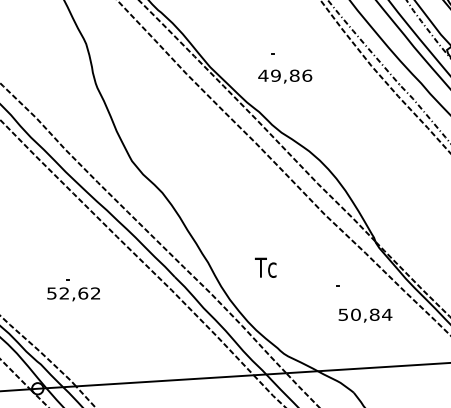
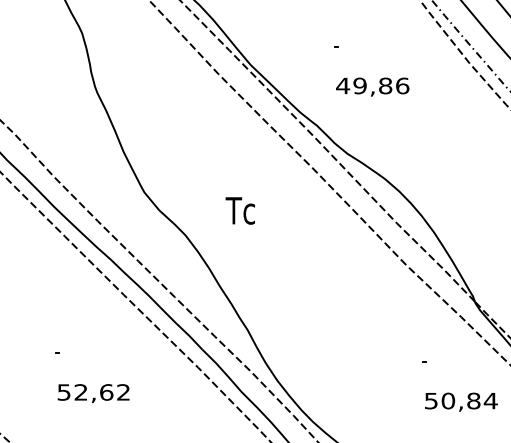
text: (285, 76) -> (373, 86), moved
text: (265, 267) -> (240, 210), moved
text: (73, 294) -> (93, 393), moved

